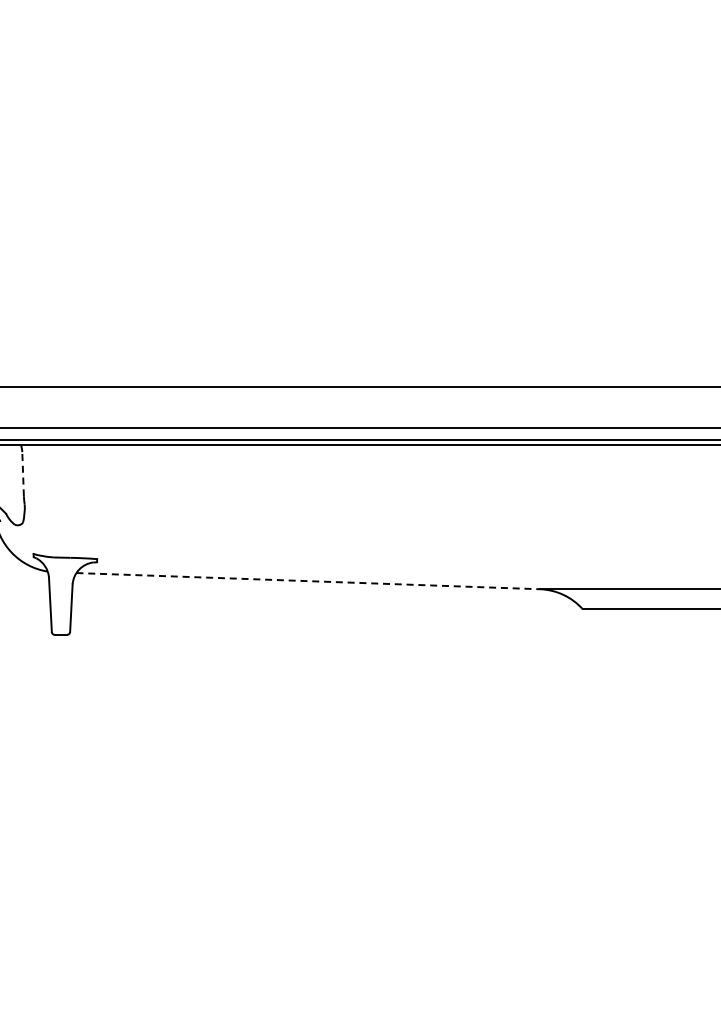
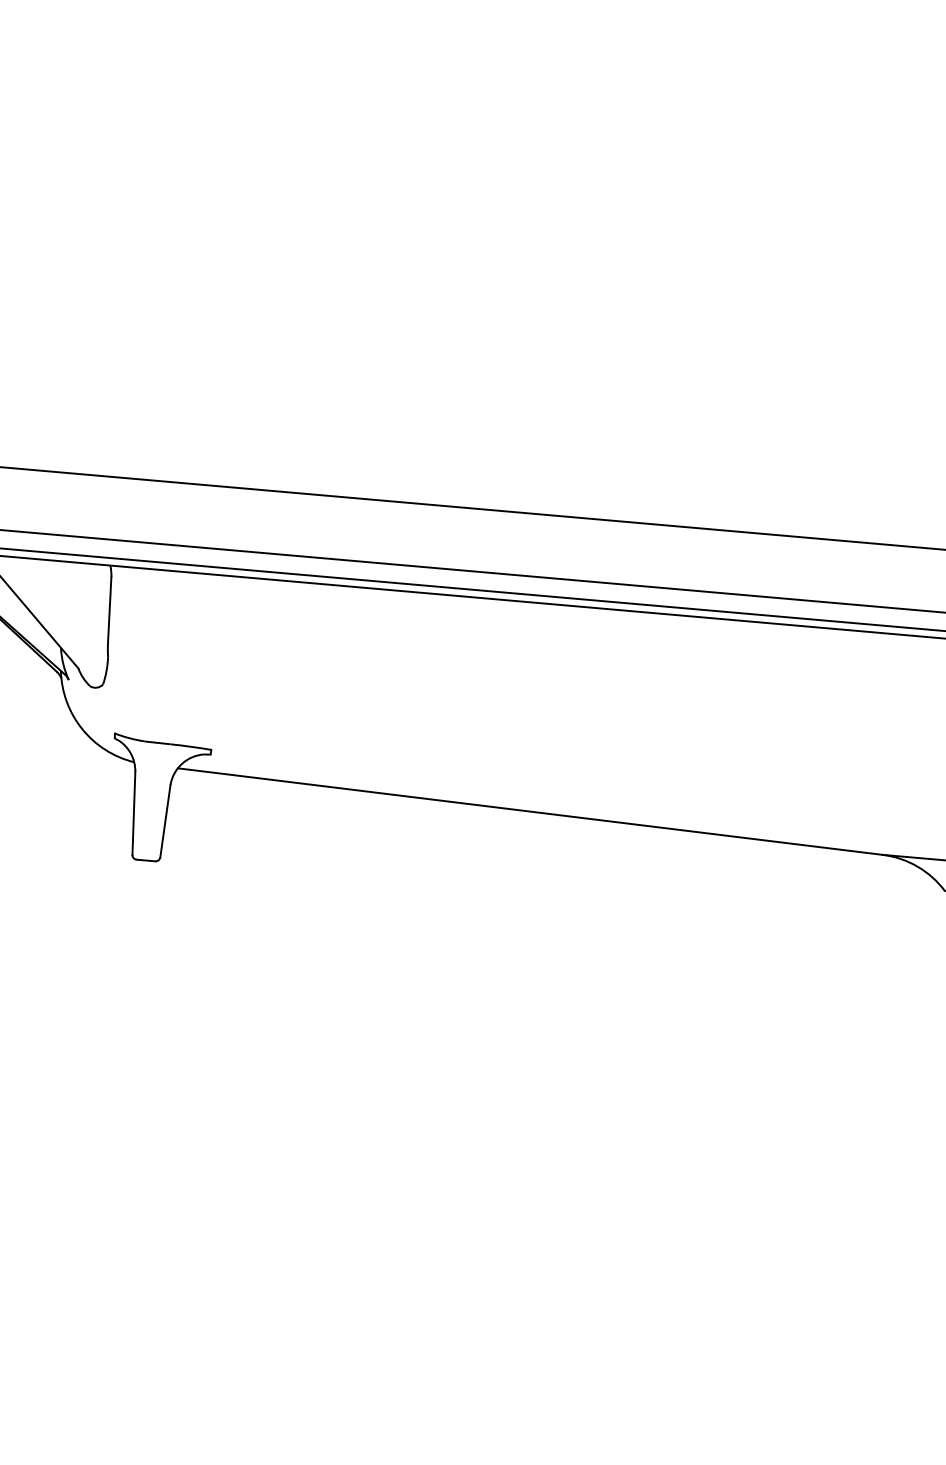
line: (23, 473) -> (110, 609), dashed -> solid
line: (308, 581) -> (530, 812), dashed -> solid

